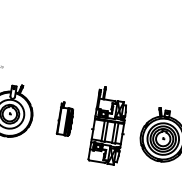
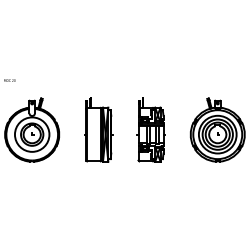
part: (65, 118) -> (98, 129), size x1.67
part: (108, 125) -> (150, 129), size x0.71

